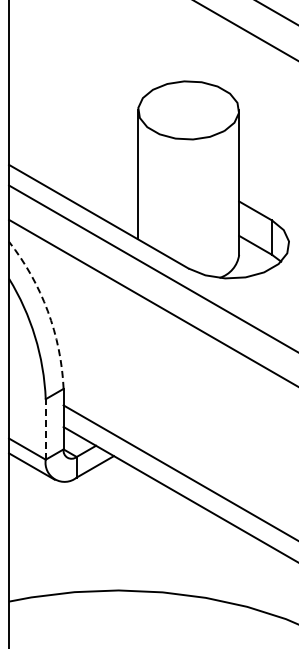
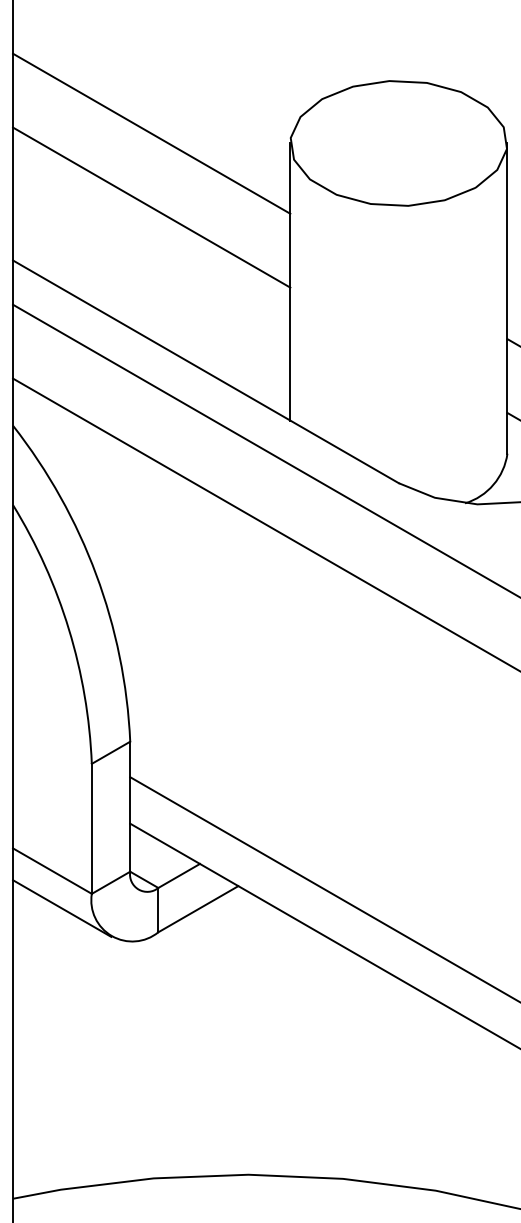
line: (73, 105) -> (151, 132), added
line: (73, 140) -> (151, 208), added
arc: (47, 311) -> (95, 575), dashed -> solid
line: (45, 428) -> (91, 826), dashed -> solid

